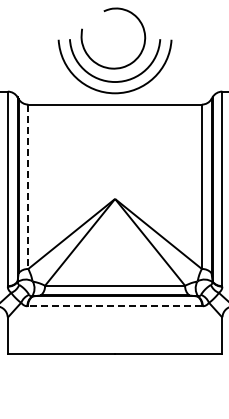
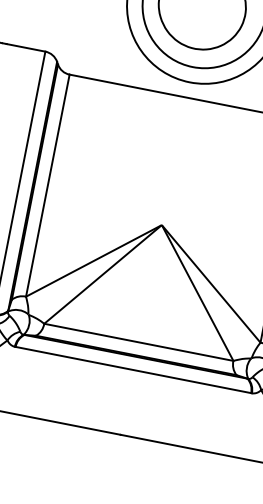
line: (28, 187) -> (47, 186), dashed -> solid
line: (114, 306) -> (132, 370), dashed -> solid

